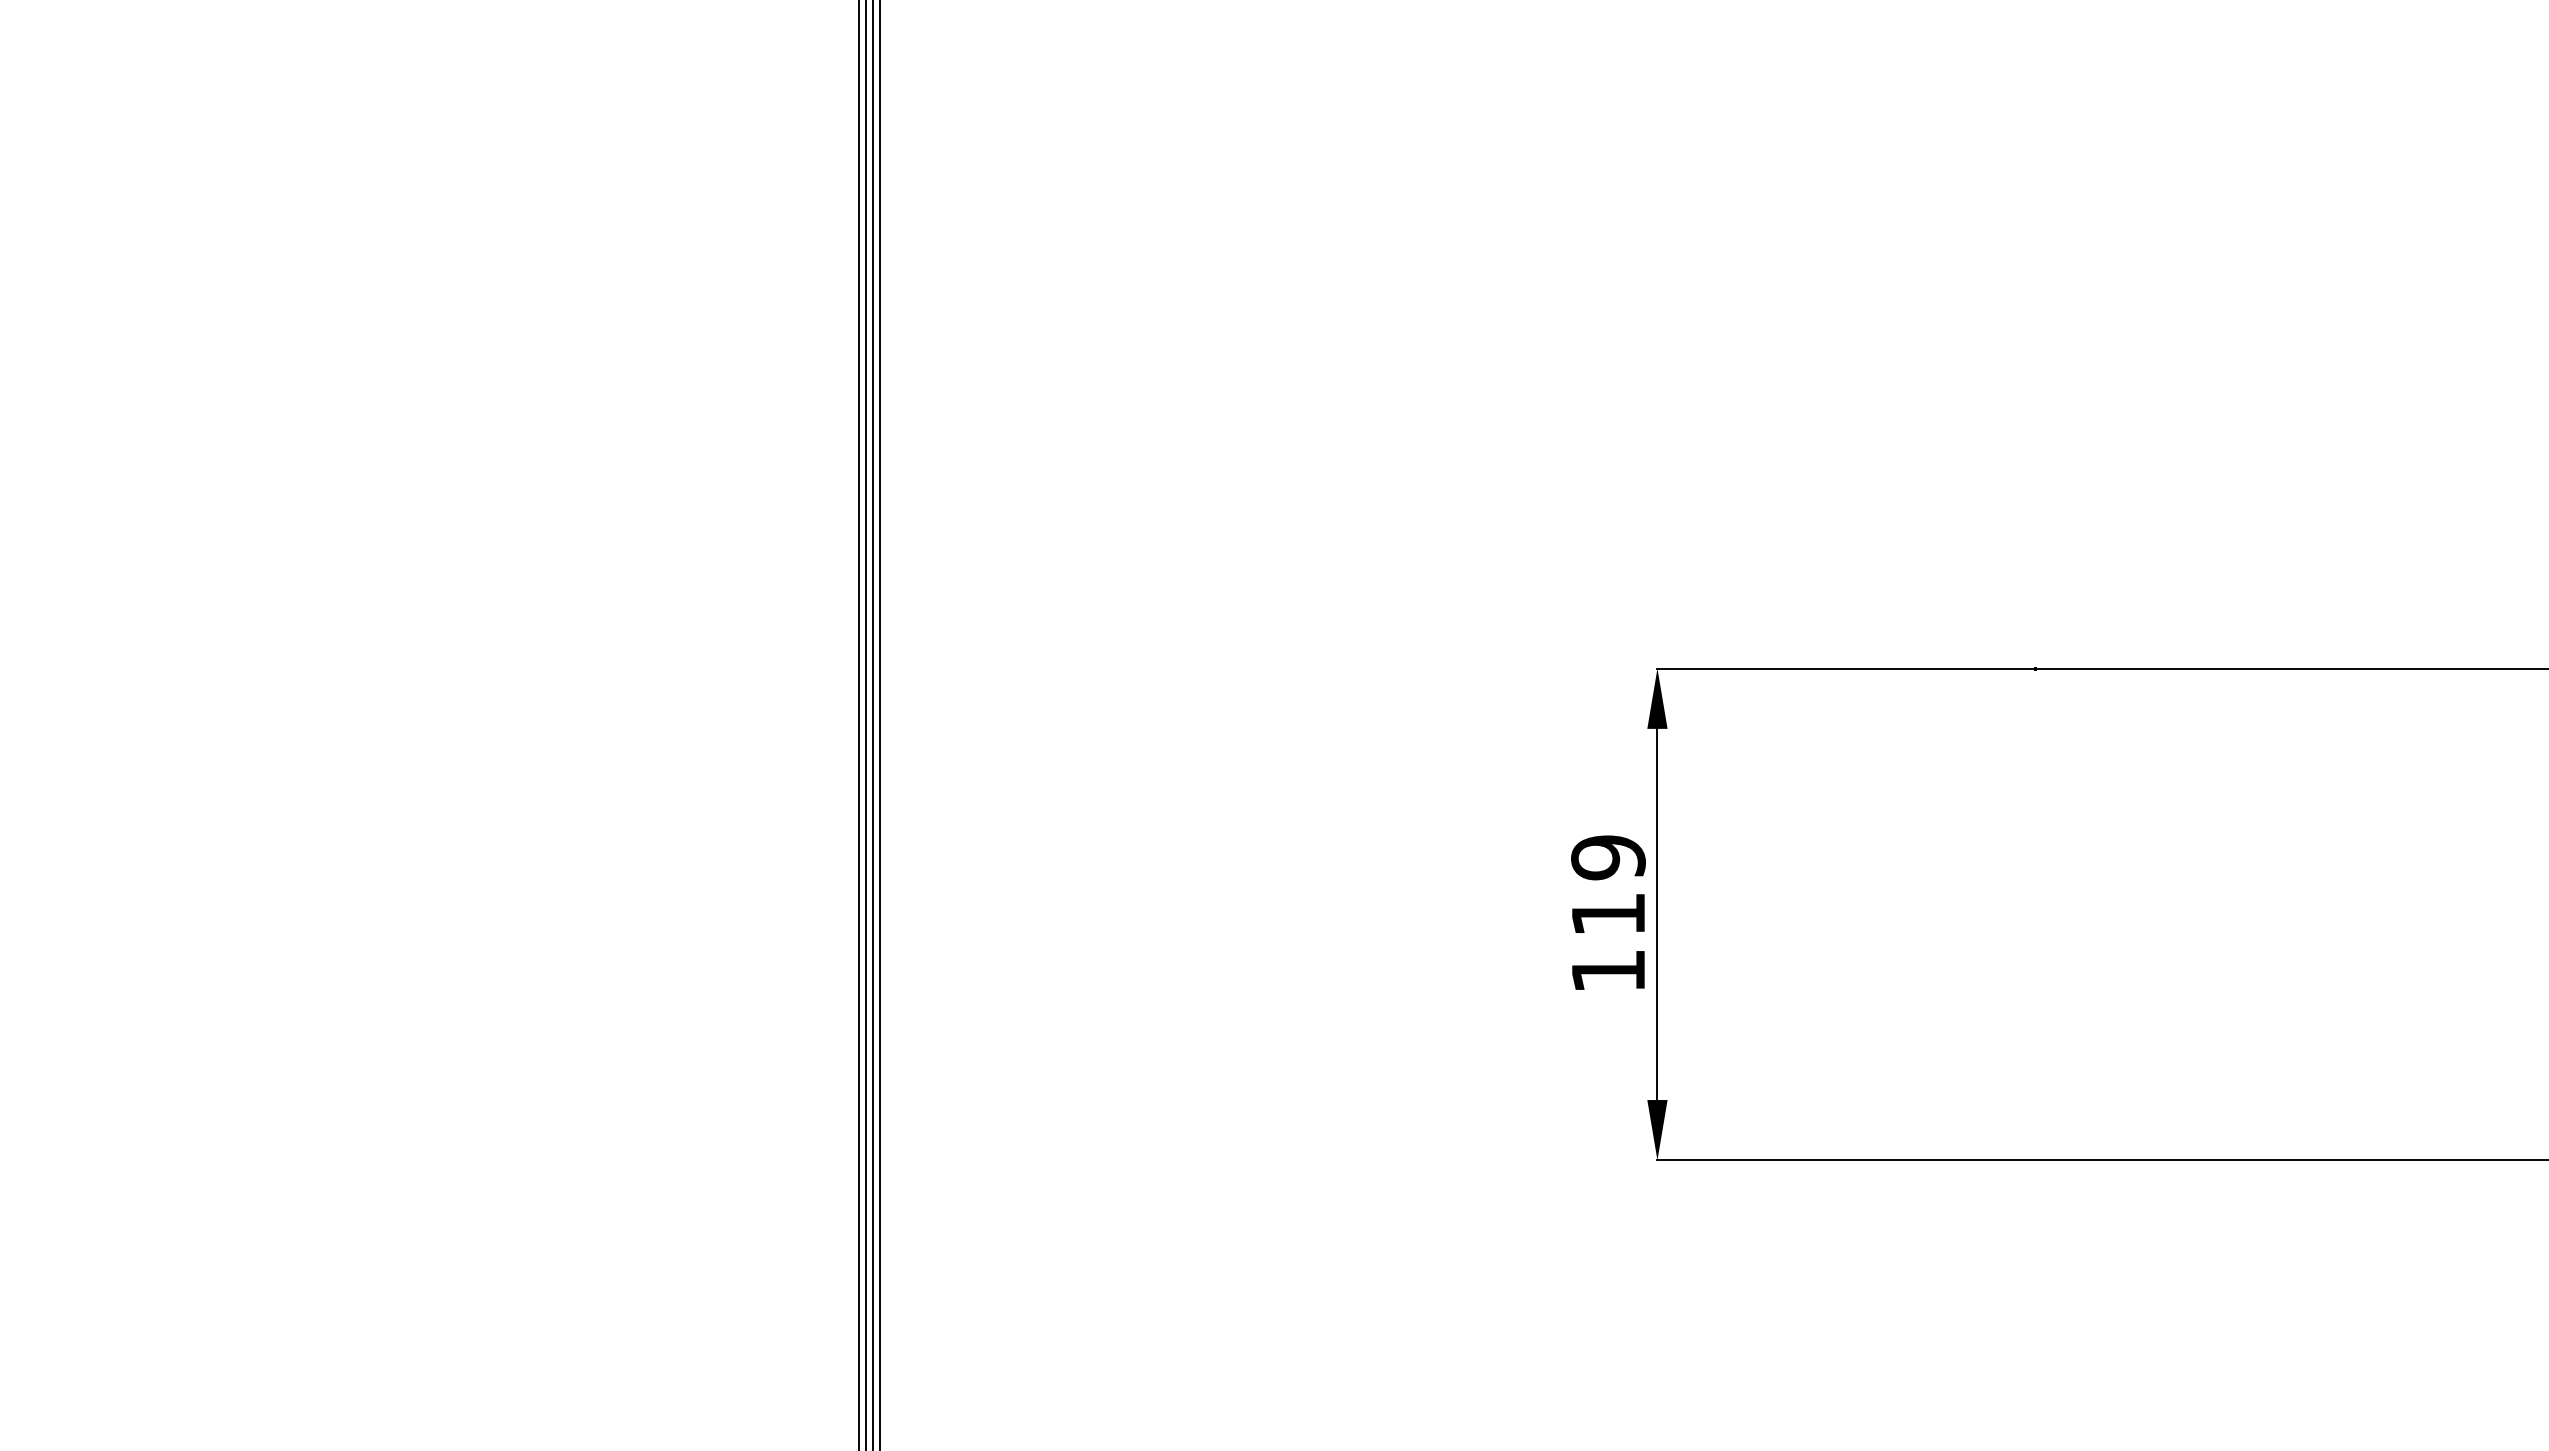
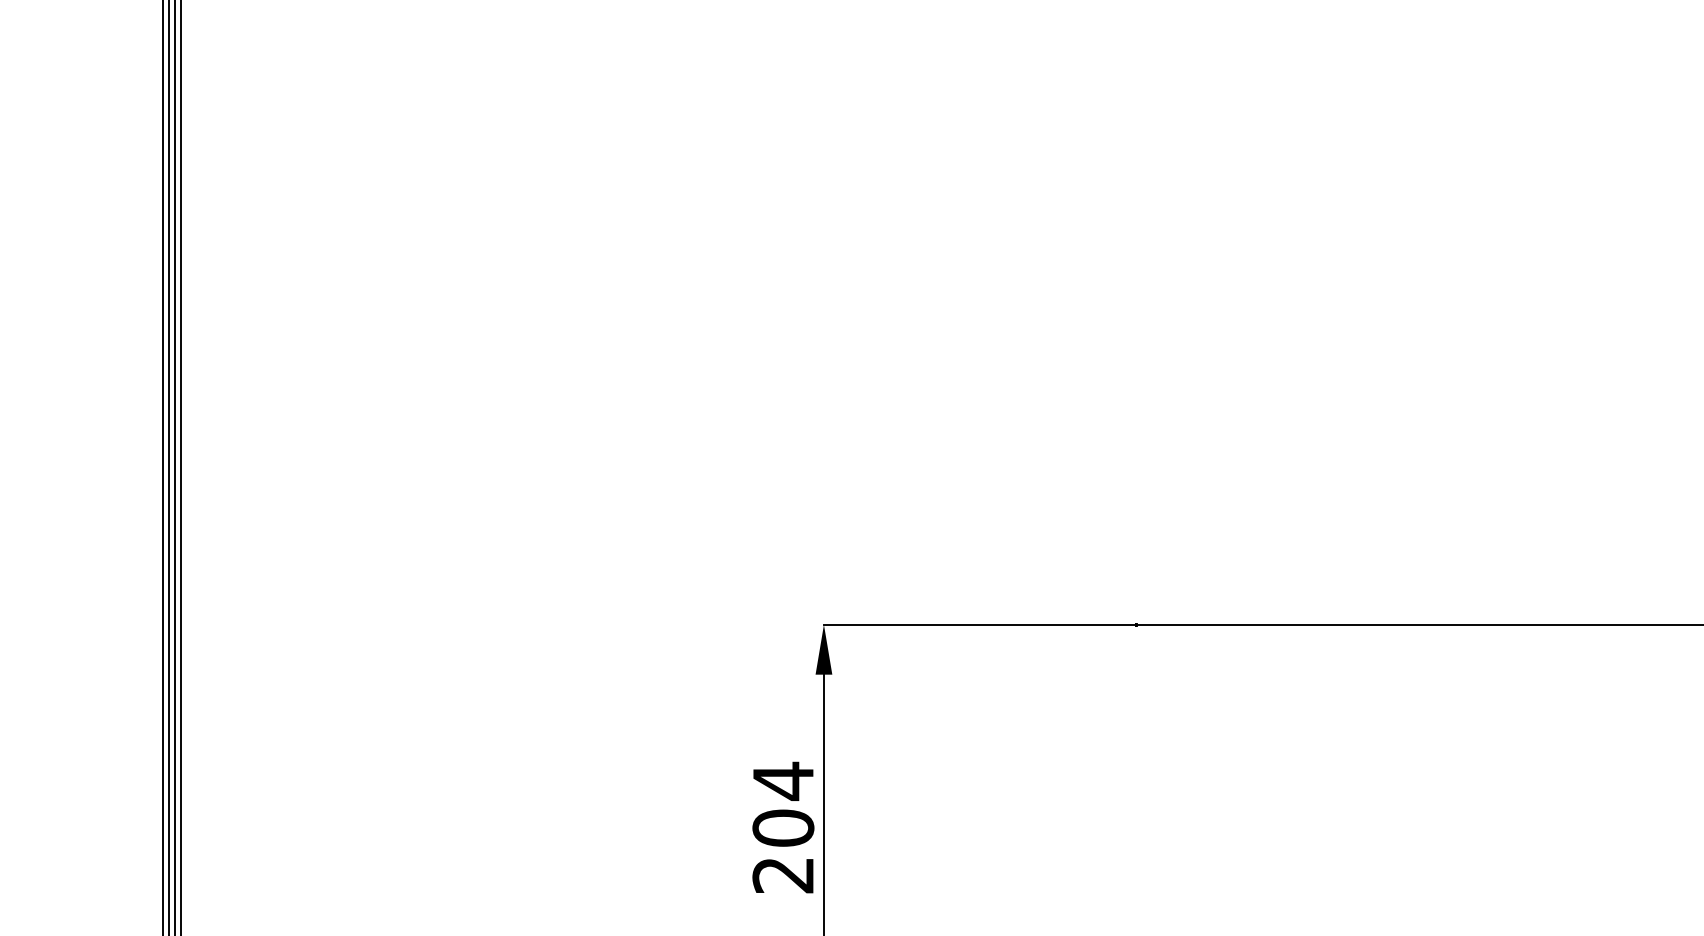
text: (1608, 913) -> (783, 827), 119 -> 204

